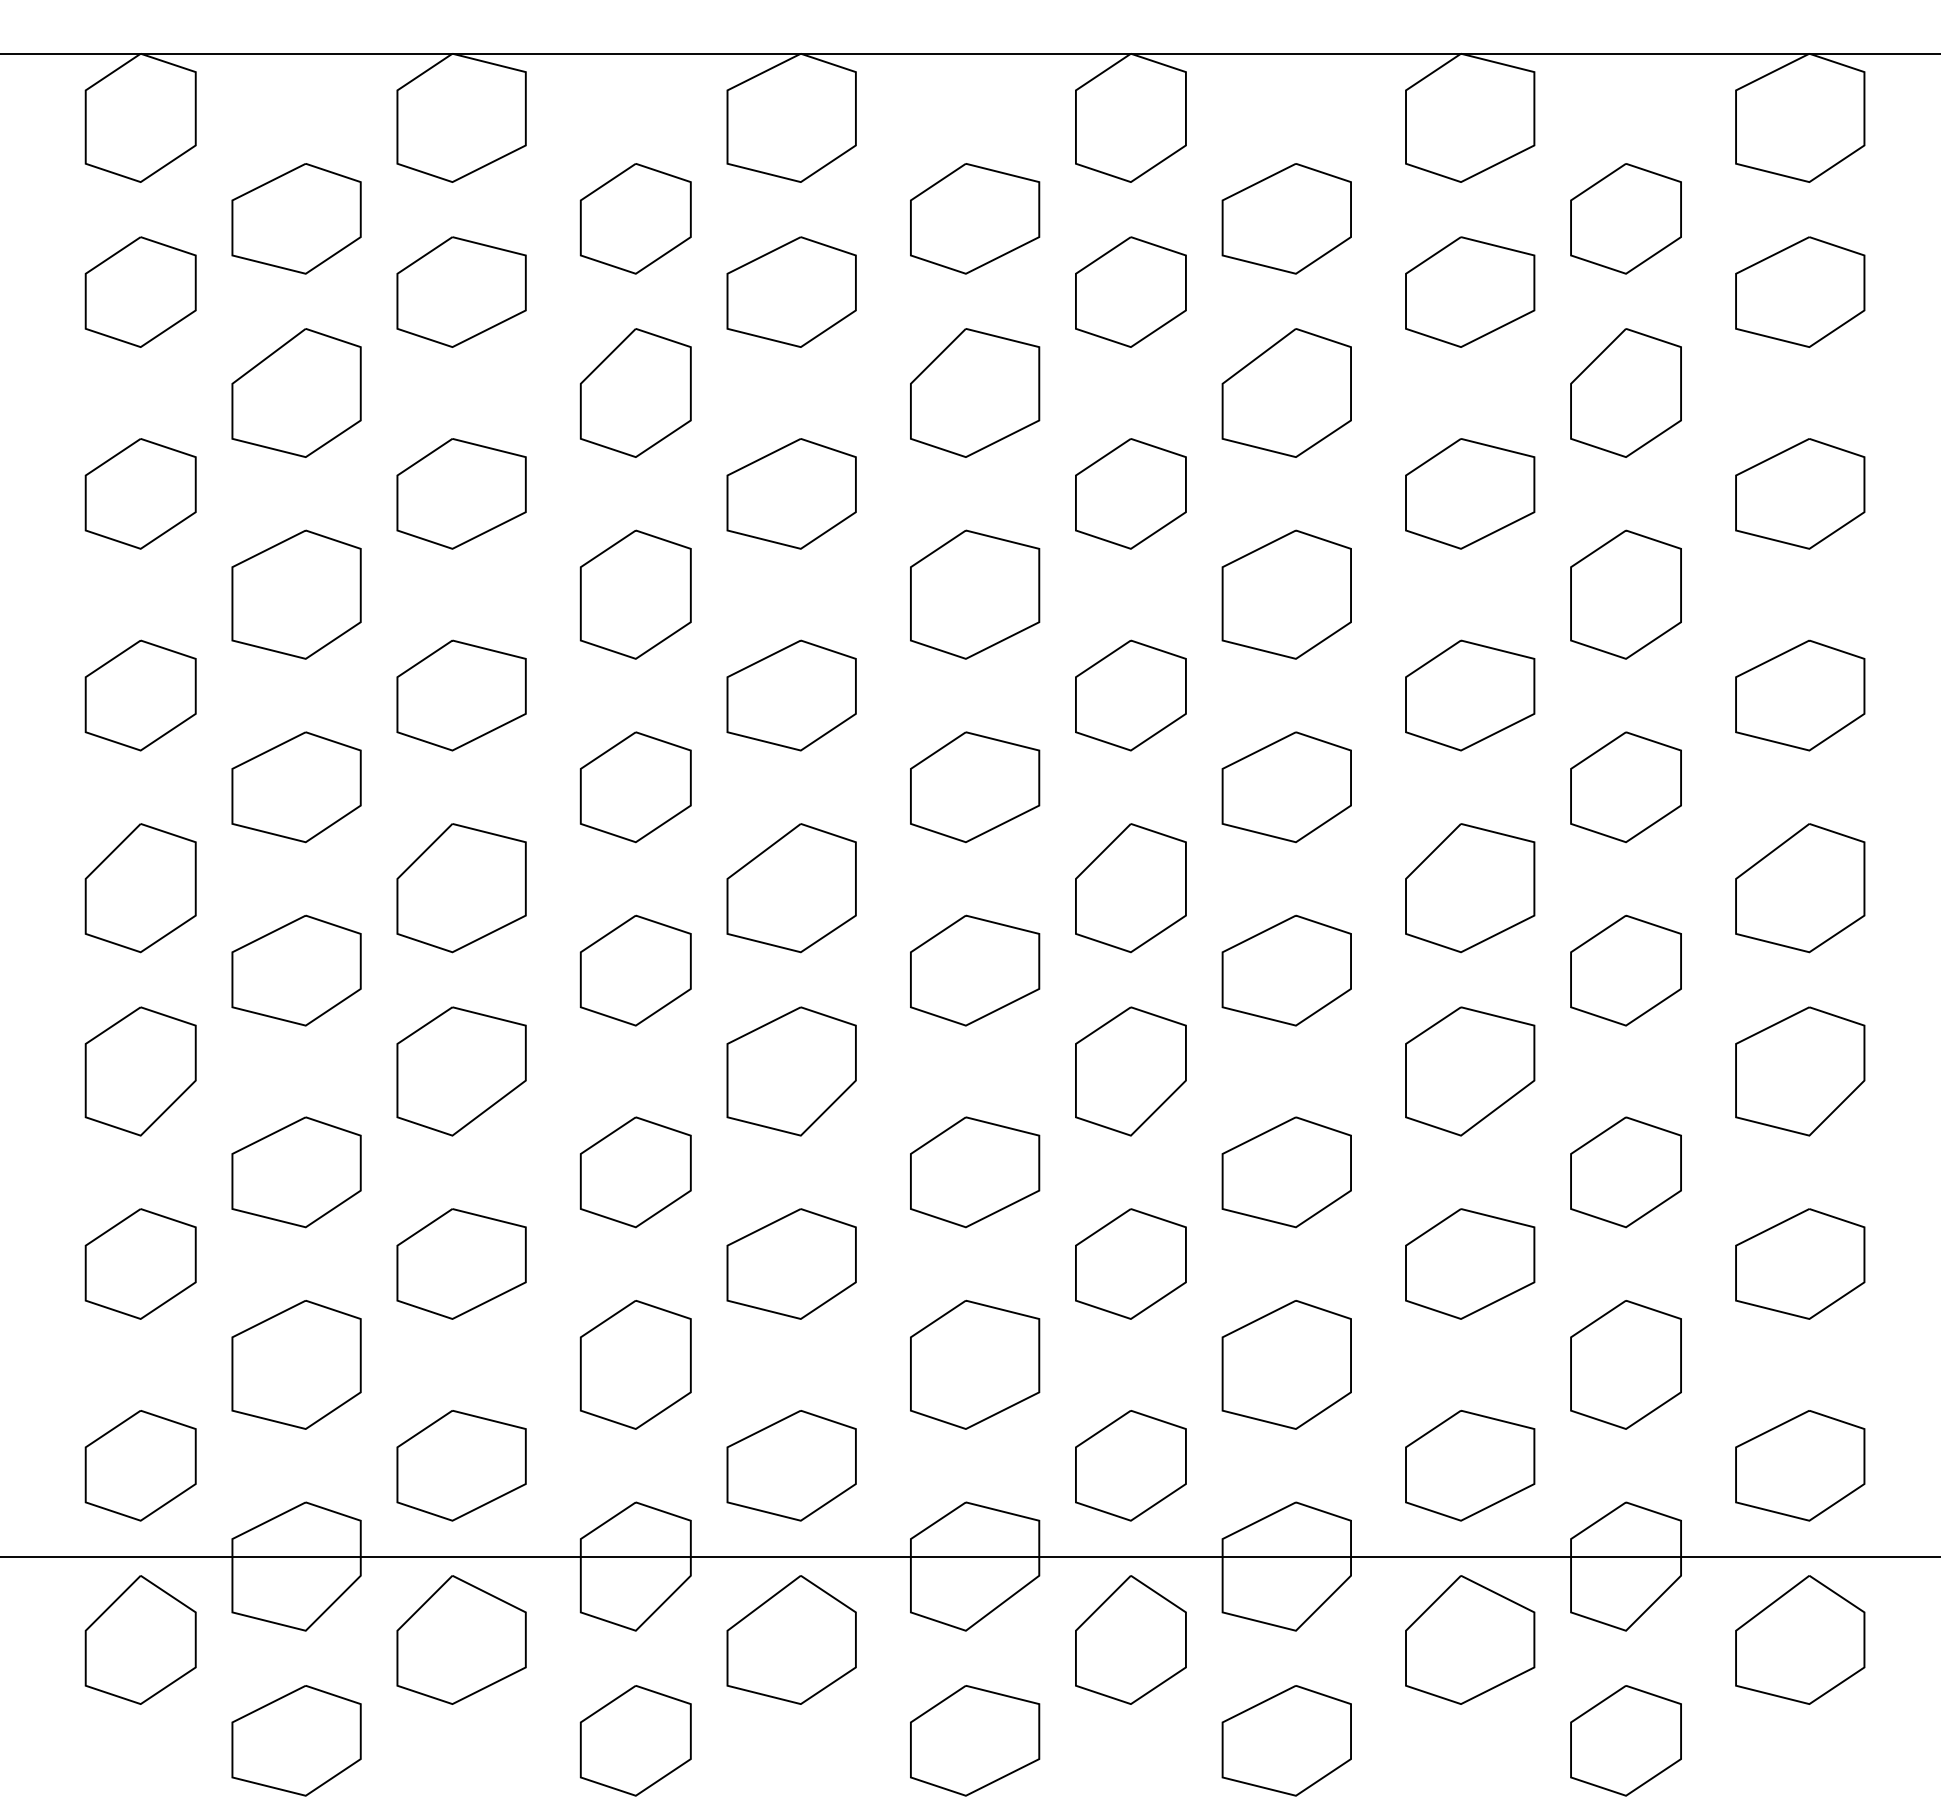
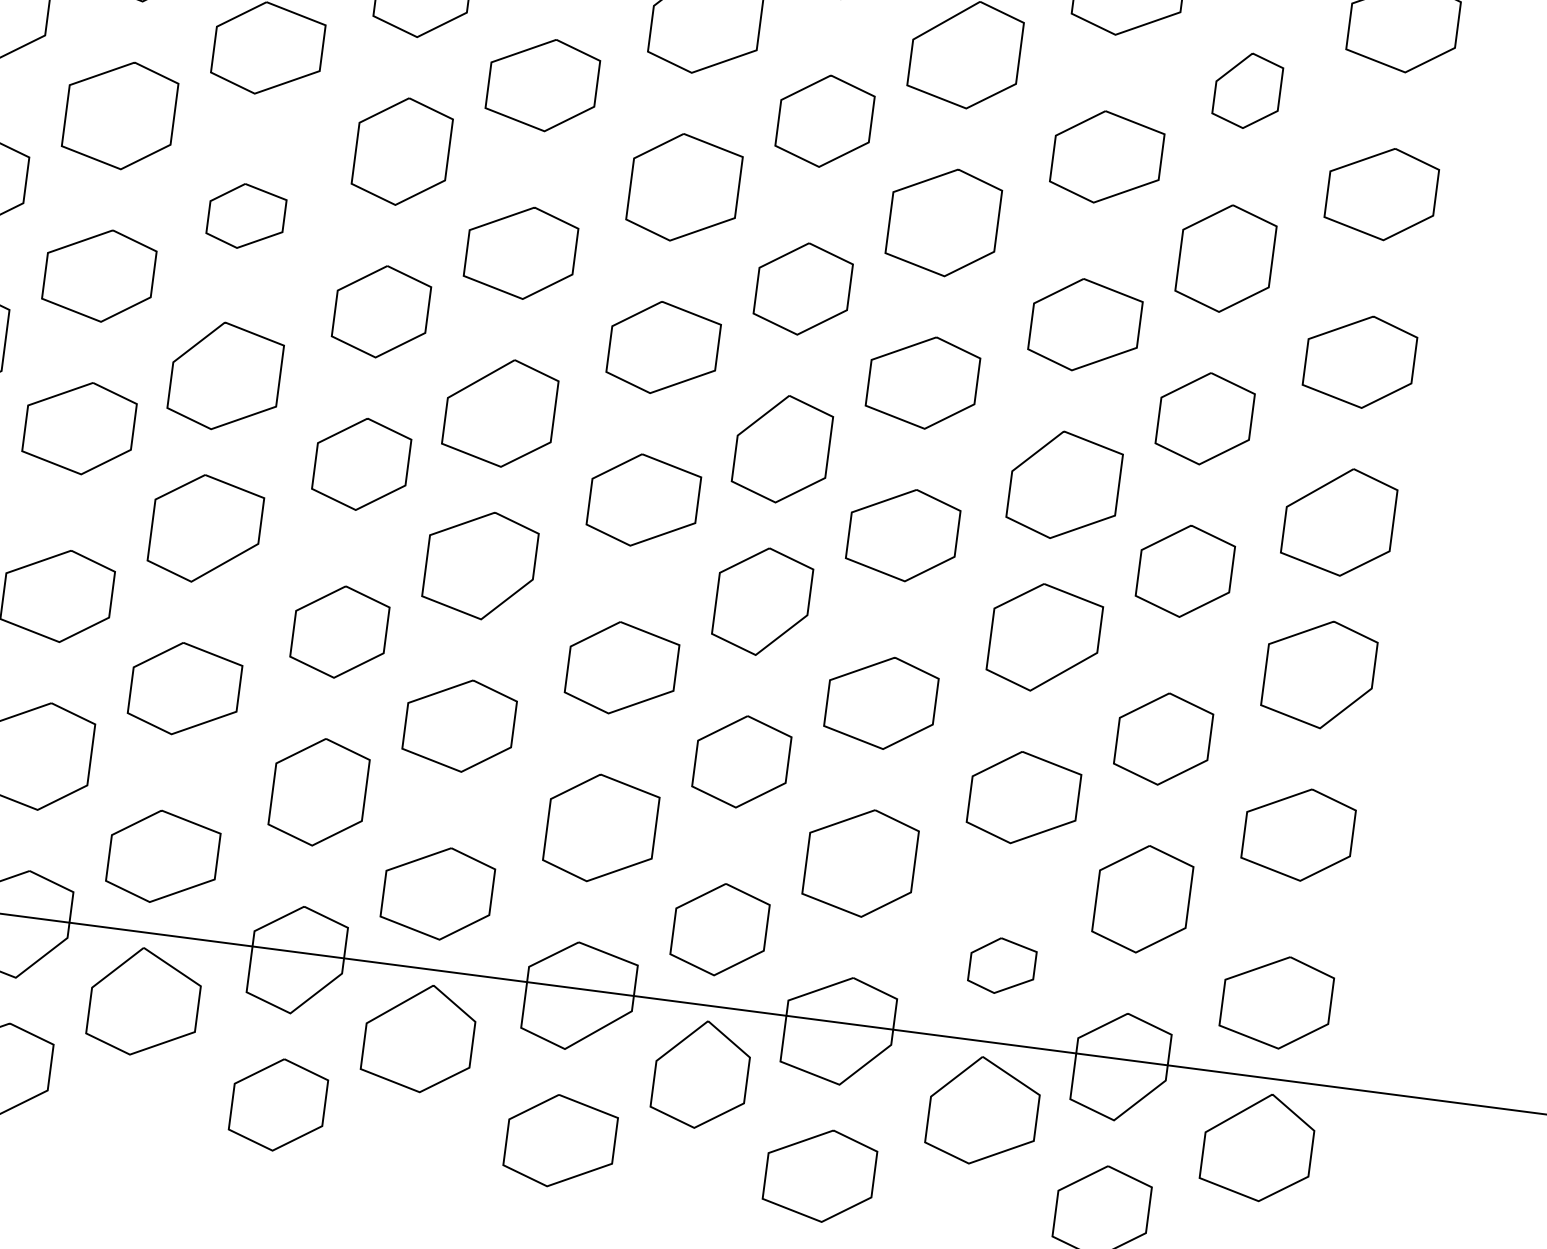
part: (1625, 392) -> (1247, 90), size x0.7
part: (461, 695) -> (246, 216), size x0.7
part: (1470, 1465) -> (1002, 966), size x0.6

